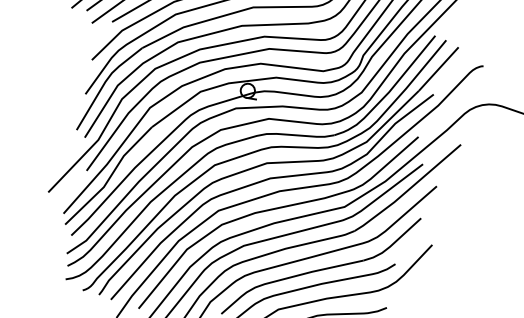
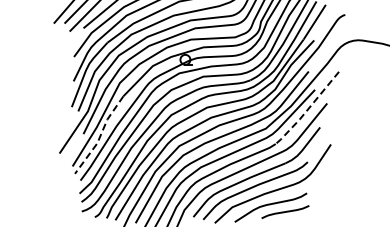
line: (109, 178) -> (100, 136), solid -> dashed
line: (407, 191) -> (307, 110), solid -> dashed

